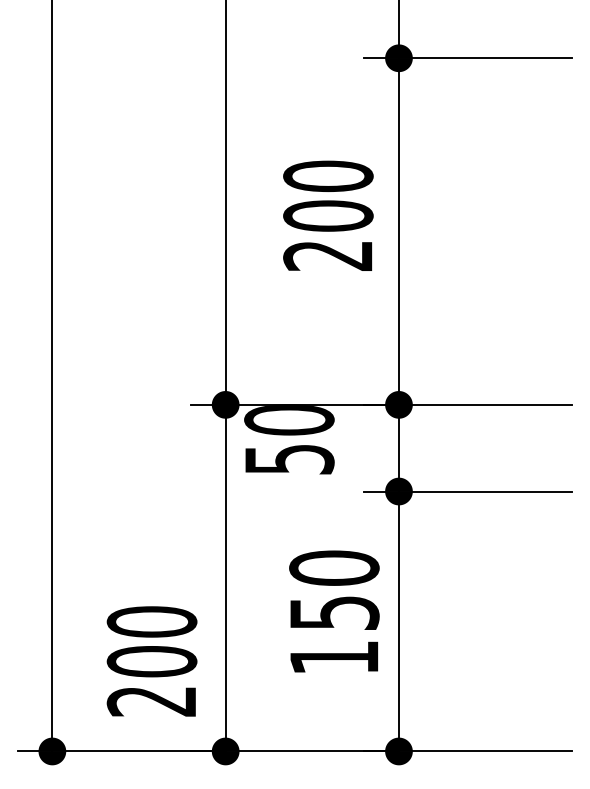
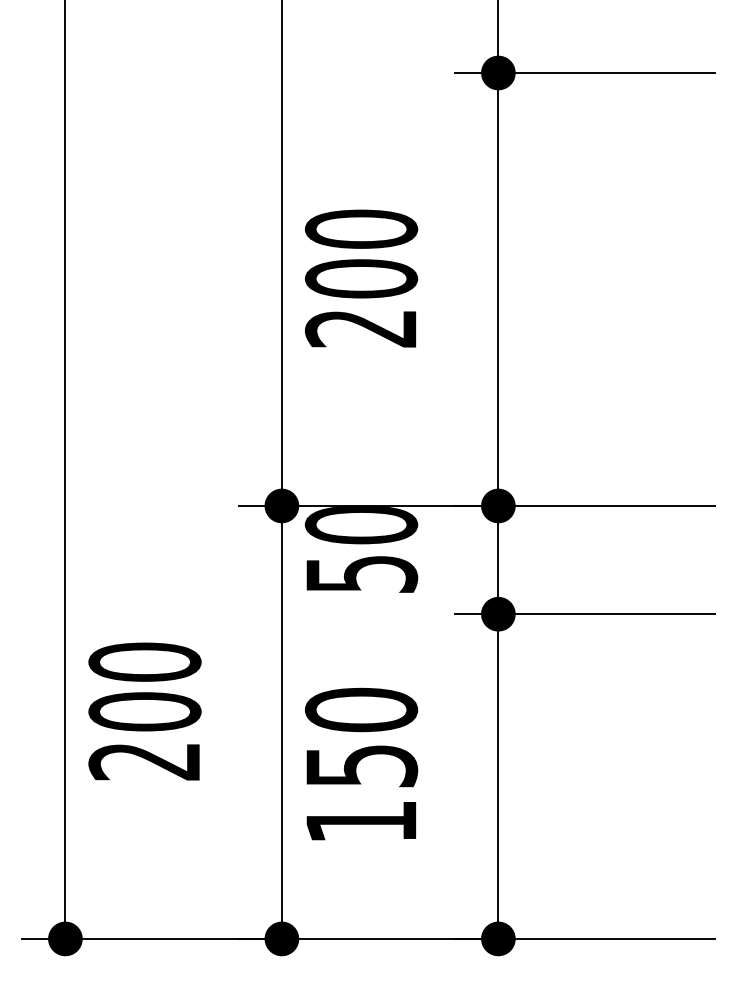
text: (328, 215) -> (361, 278), moved
text: (334, 611) -> (361, 764), moved
text: (151, 661) -> (144, 711), moved

